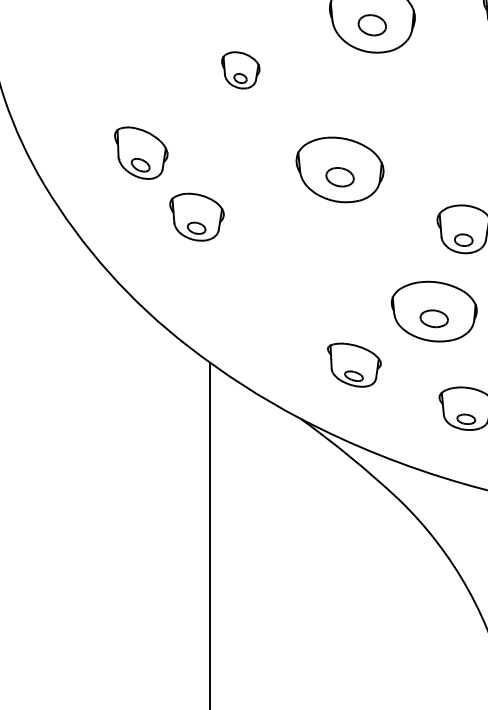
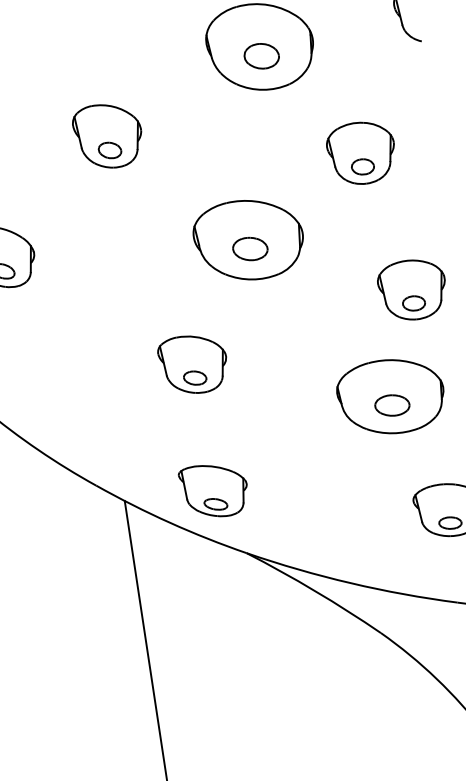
part: (240, 70) -> (108, 136), size x1.43
part: (439, 114) -> (360, 153), added
part: (196, 216) -> (192, 363), moved
part: (354, 364) -> (214, 489), moved

